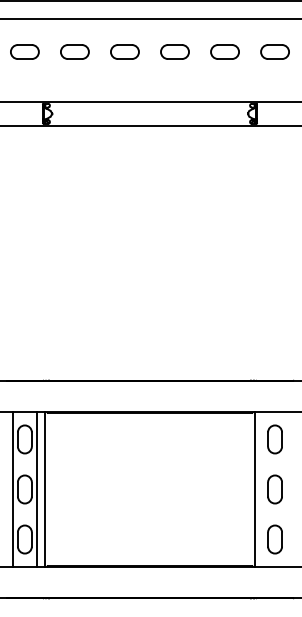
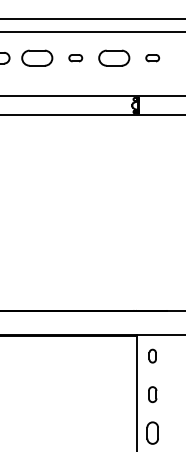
part: (124, 51) -> (36, 57), size x1.4
part: (174, 51) -> (75, 57), size x0.6
part: (224, 51) -> (113, 57), size x1.4
part: (274, 51) -> (152, 57), size x0.6
part: (274, 439) -> (152, 356), size x0.6
part: (274, 489) -> (152, 394), size x0.7

